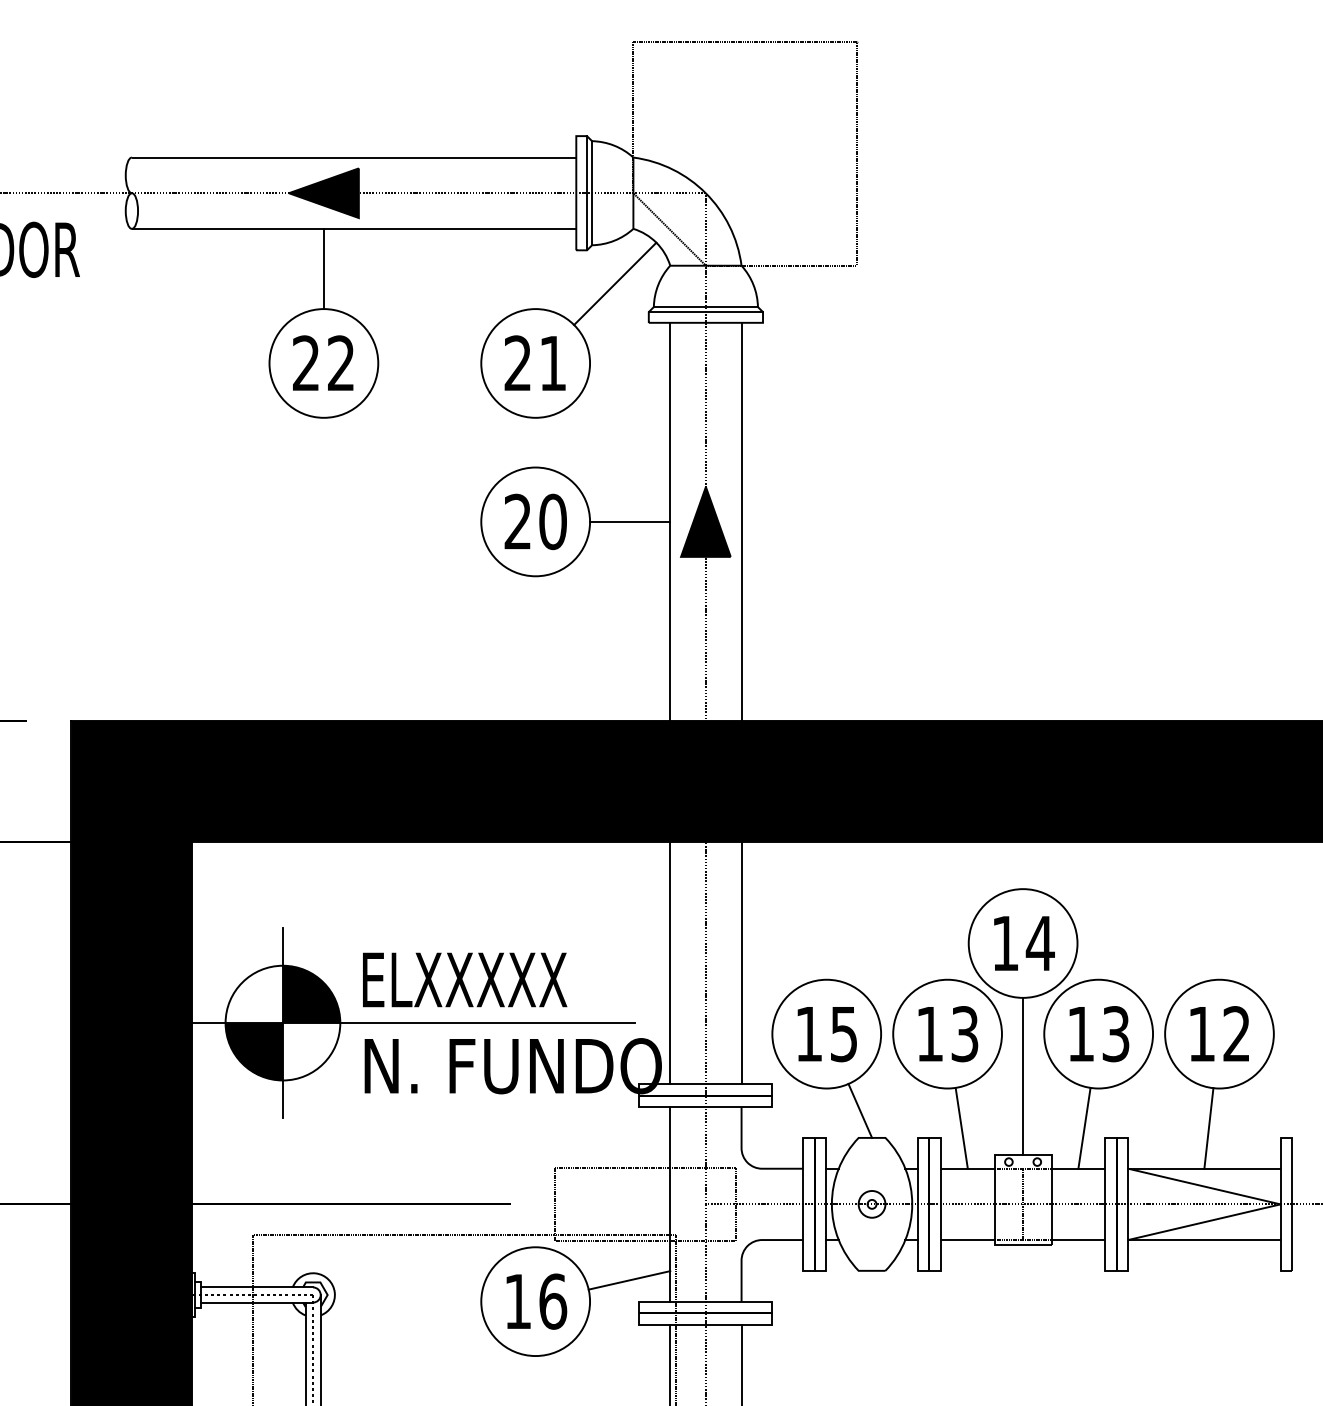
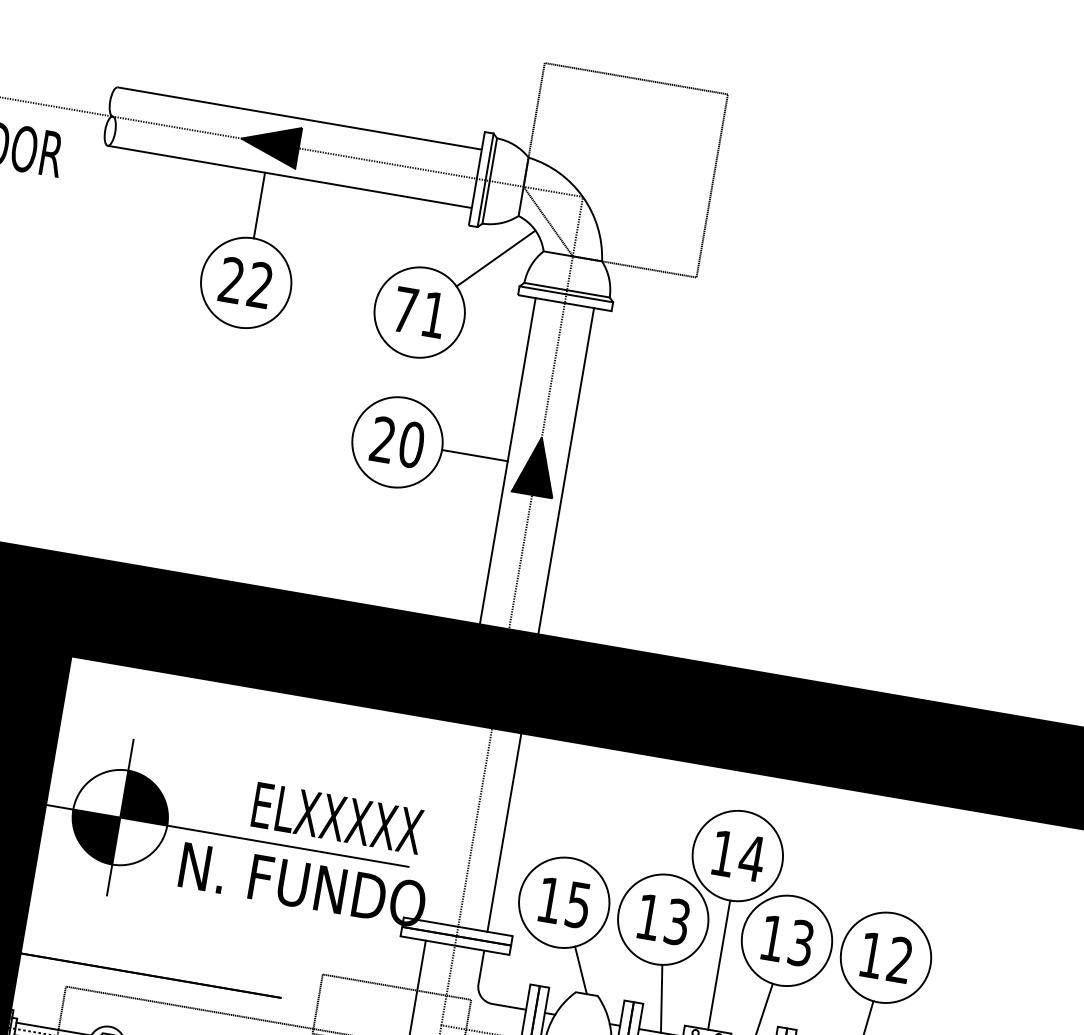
text: (517, 362) -> (404, 309), 21 -> 71
line: (670, 962) -> (446, 822), removed
text: (465, 979) -> (338, 818), moved

